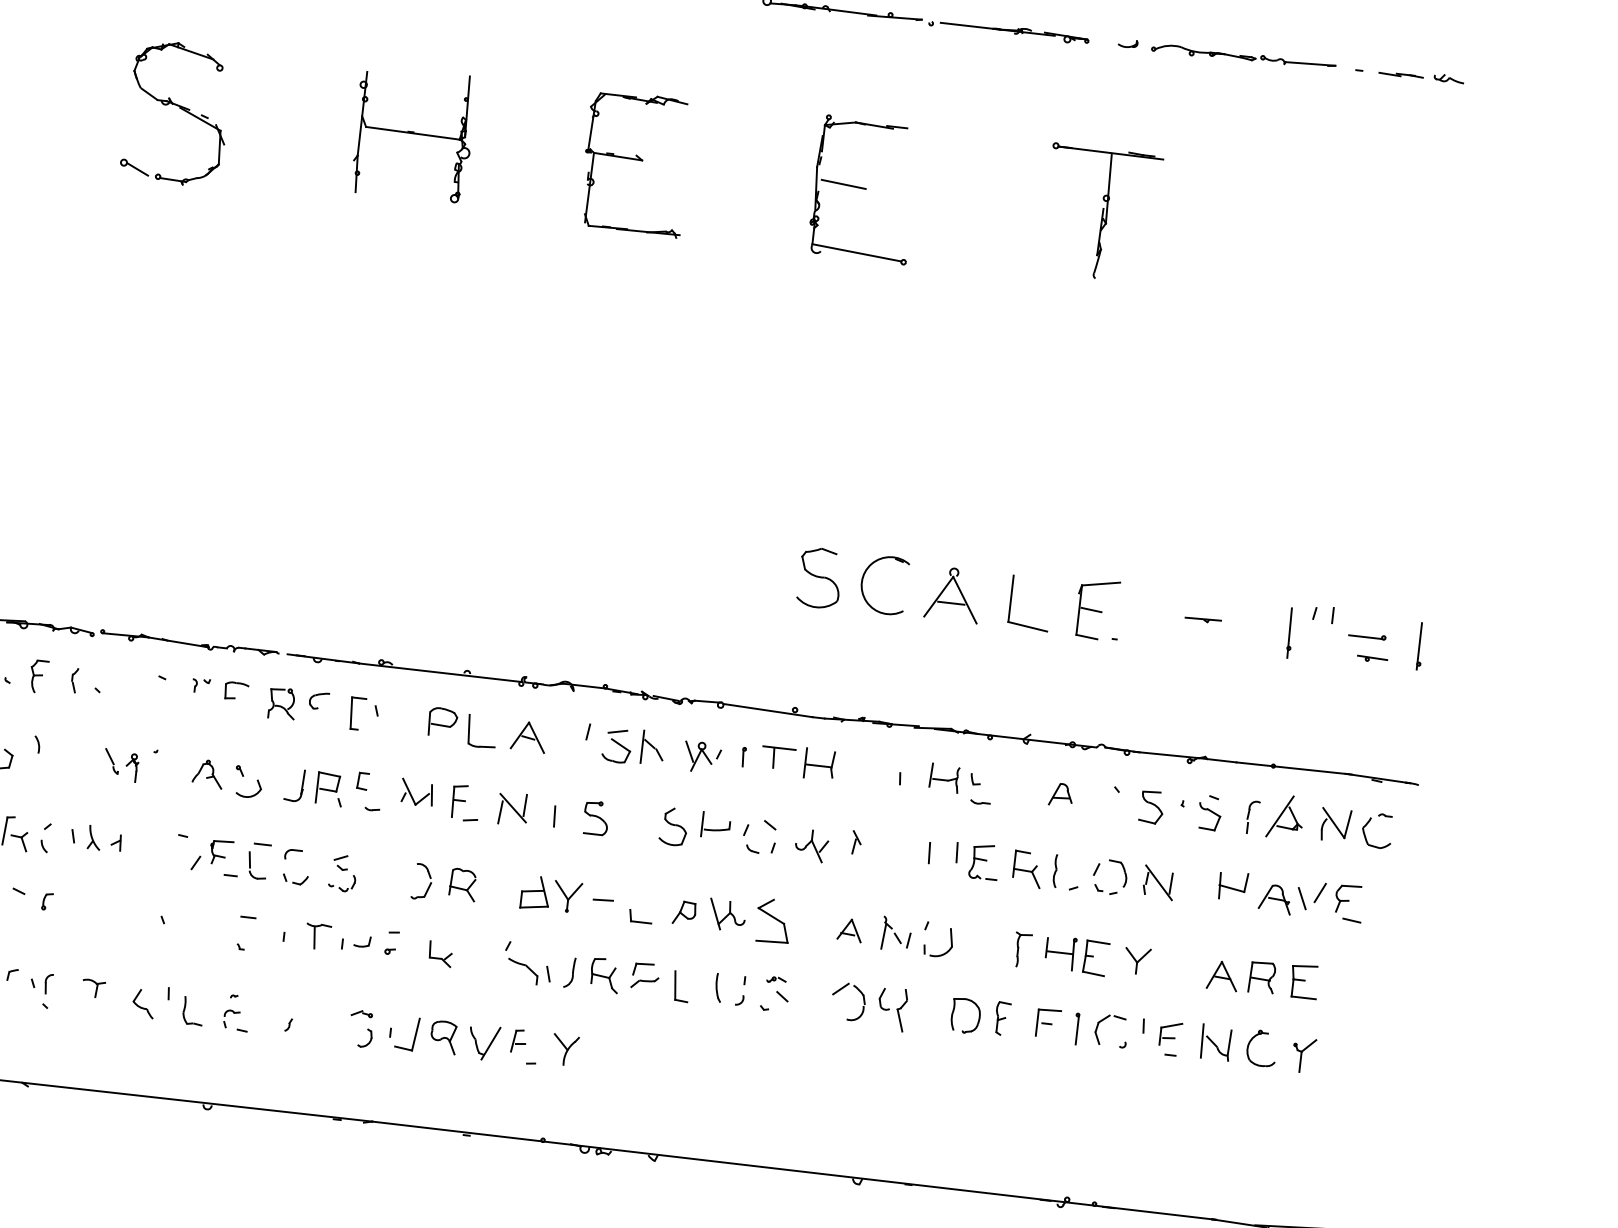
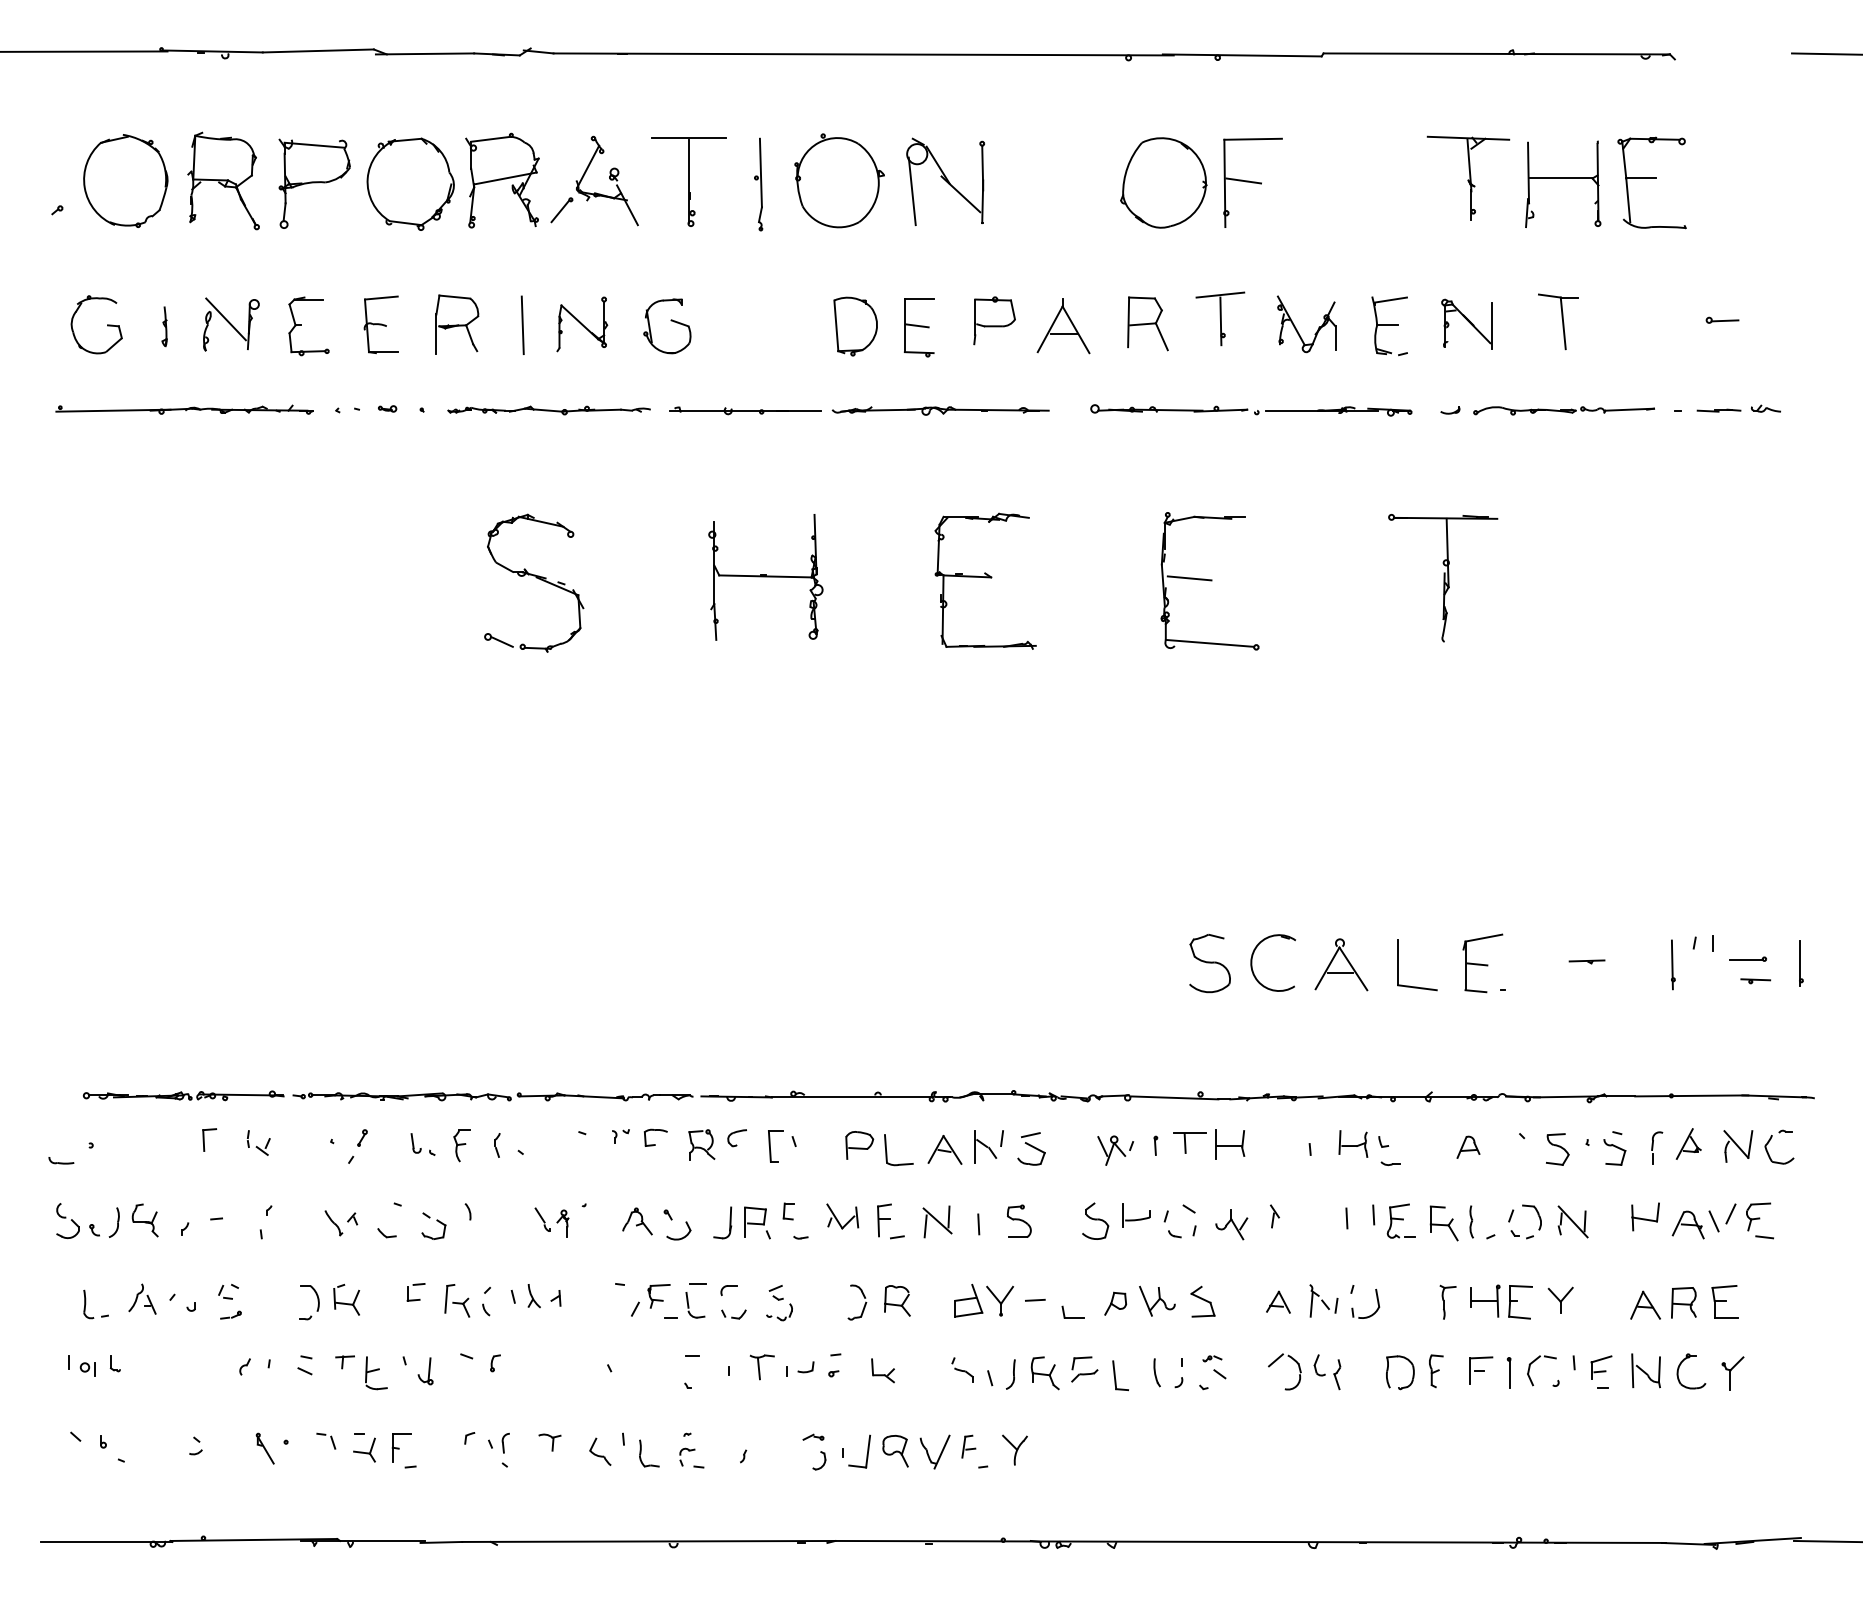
part: (652, 747) -> (985, 1146), moved
part: (1285, 816) -> (1688, 1143), size x0.71
part: (773, 920) -> (1202, 1301), size x0.71
part: (521, 962) -> (962, 1369), size x0.62
part: (901, 1010) -> (1337, 1374), size x0.71

